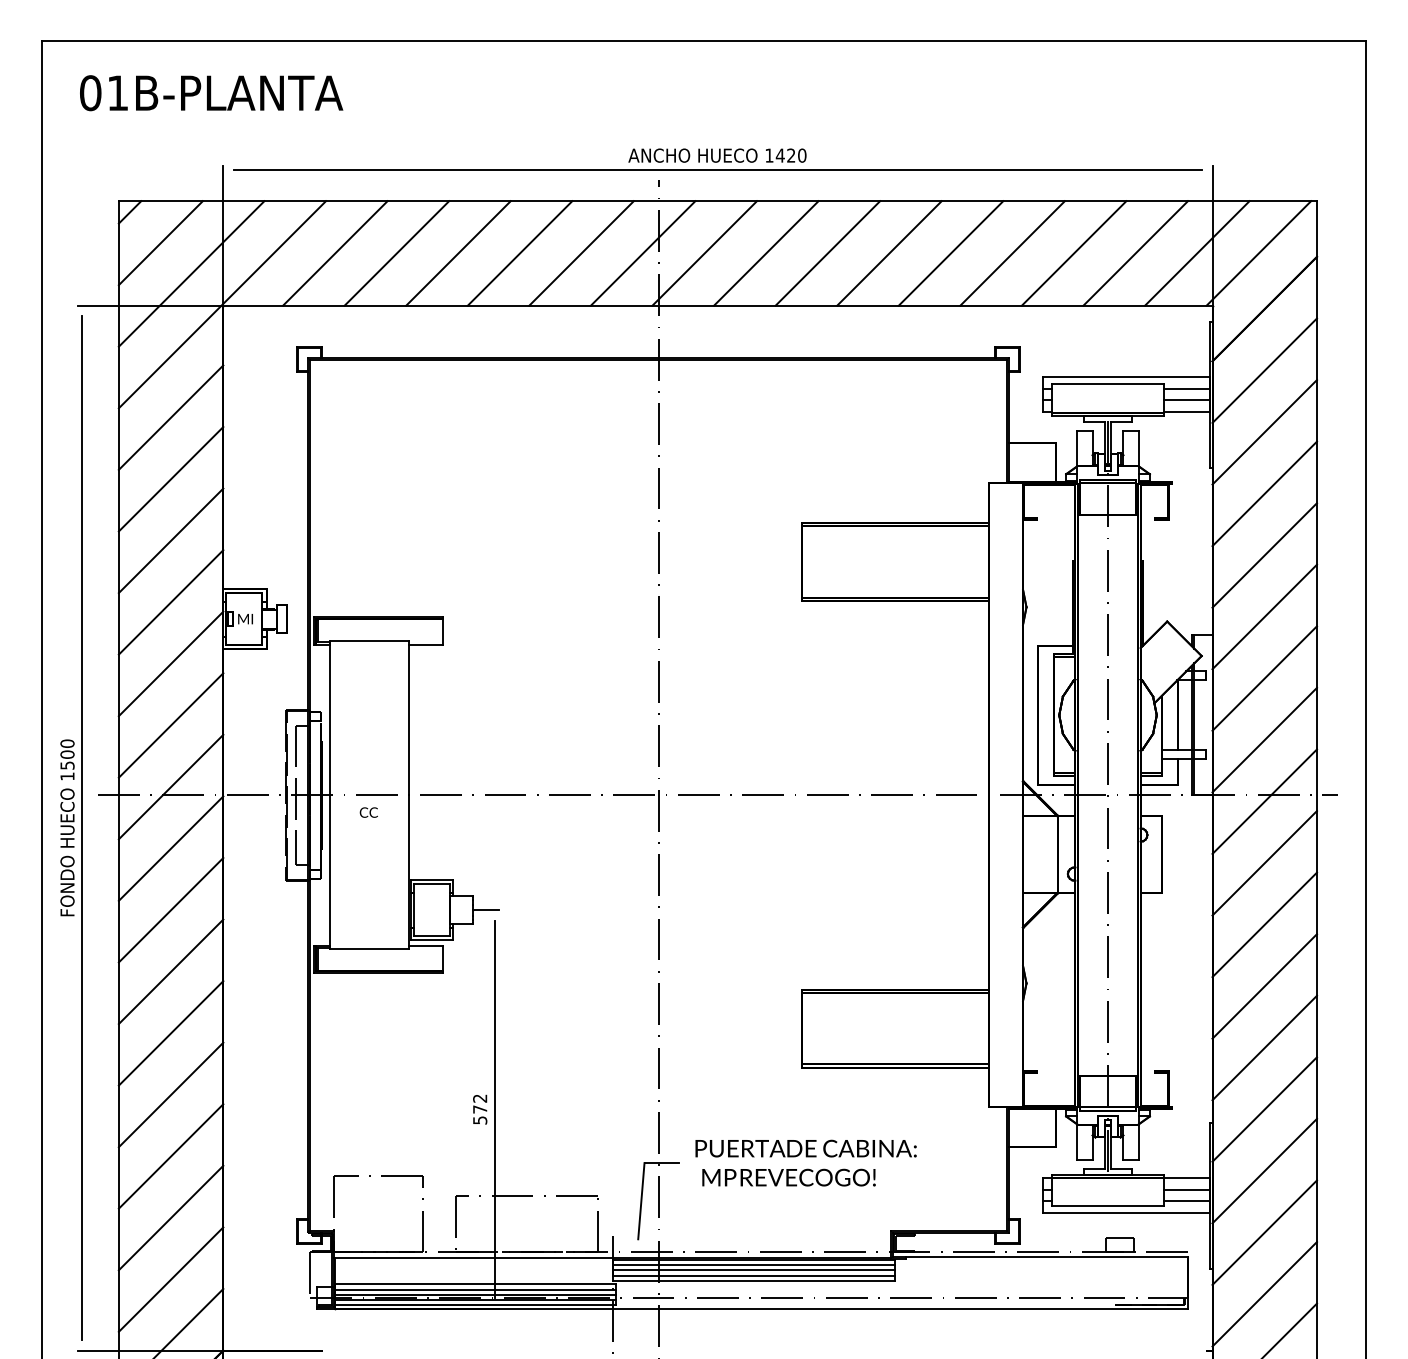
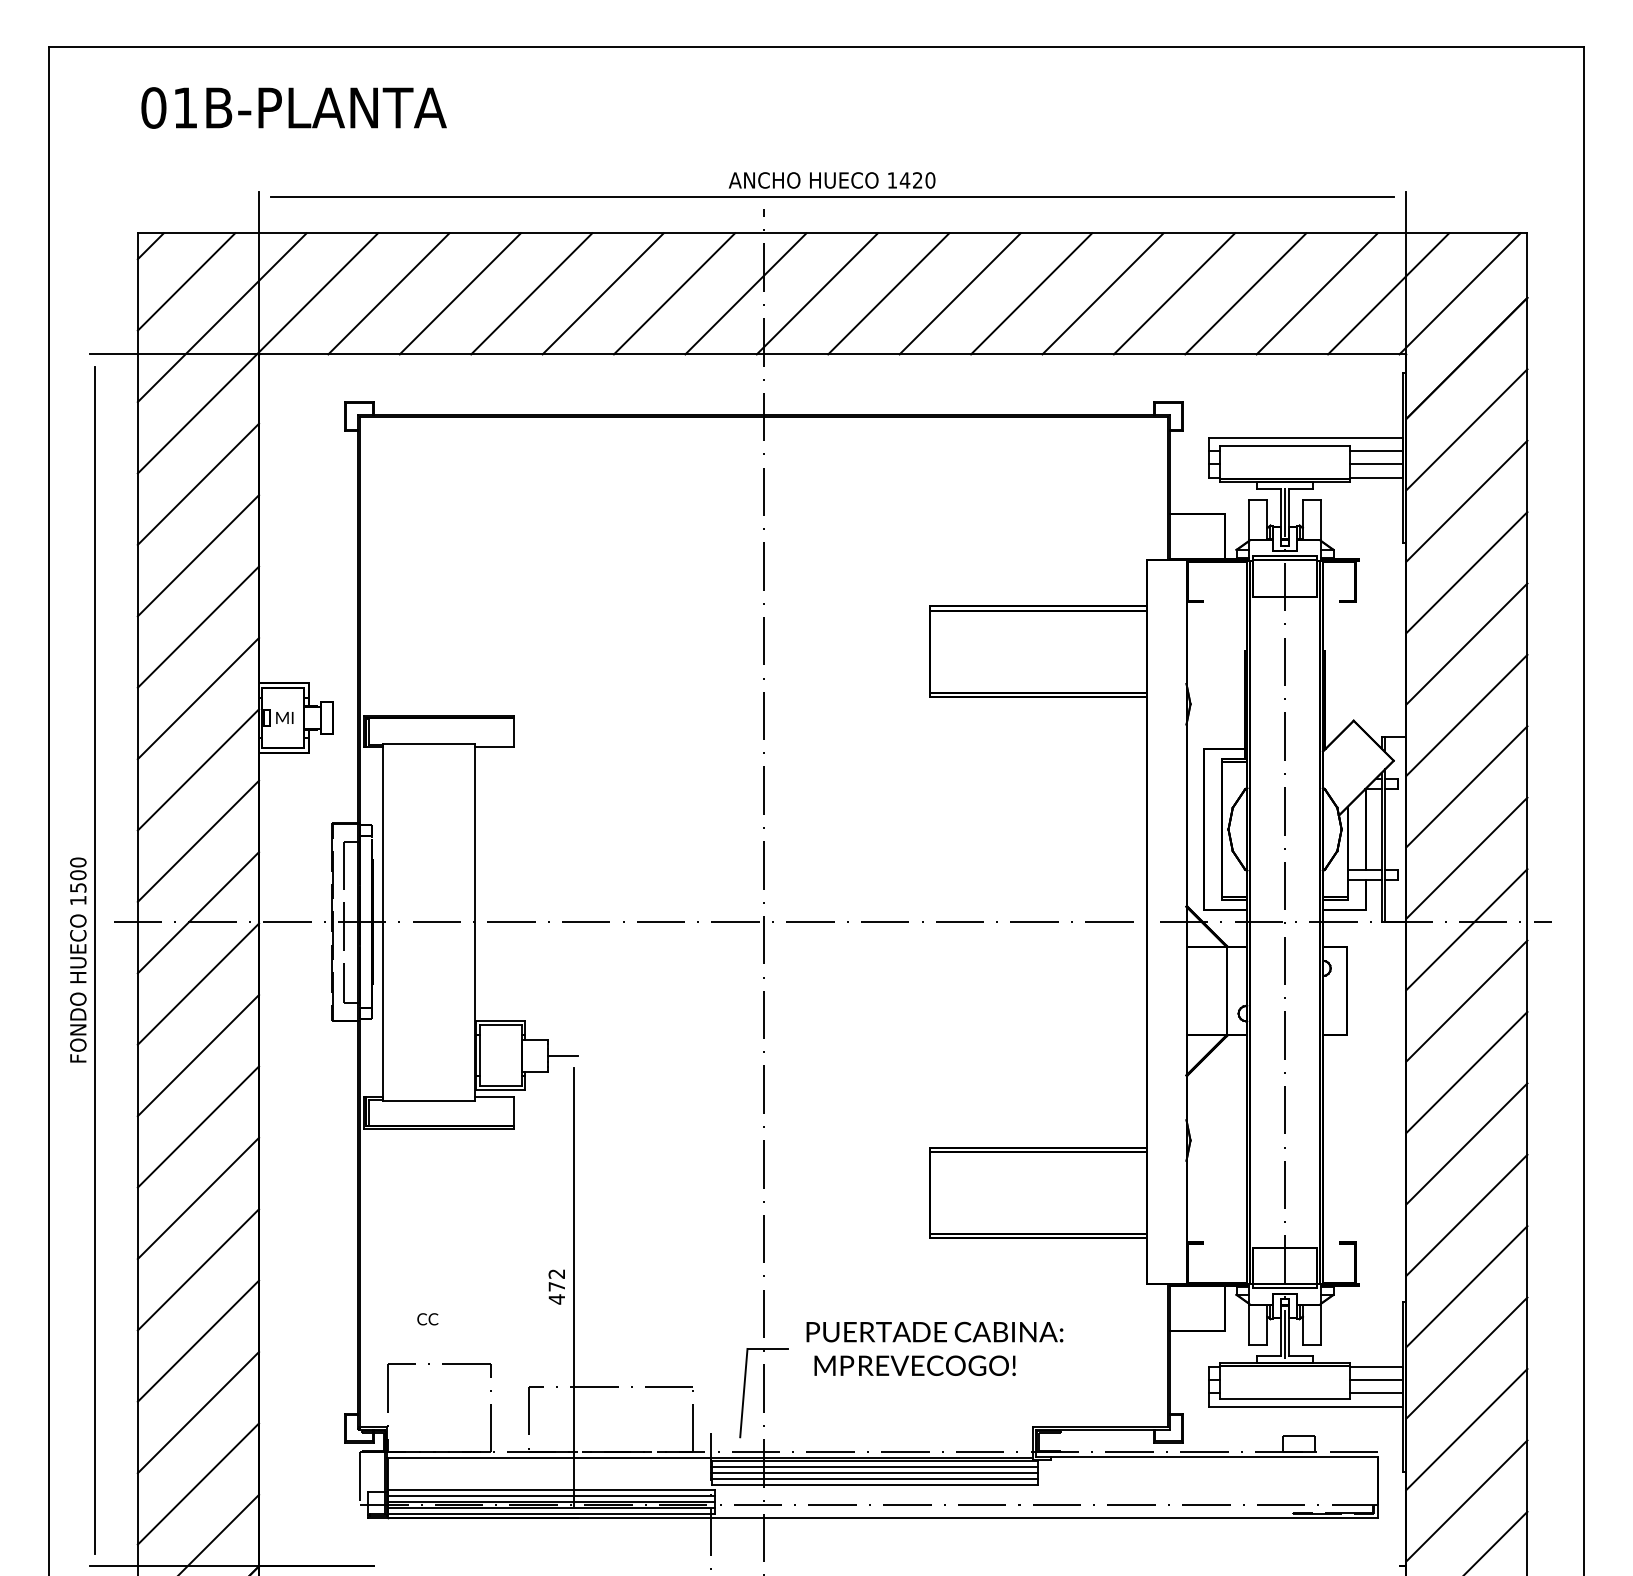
text: (211, 93) -> (294, 108), moved
text: (368, 812) -> (427, 1319), moved
text: (480, 1120) -> (557, 1299), 572 -> 472

